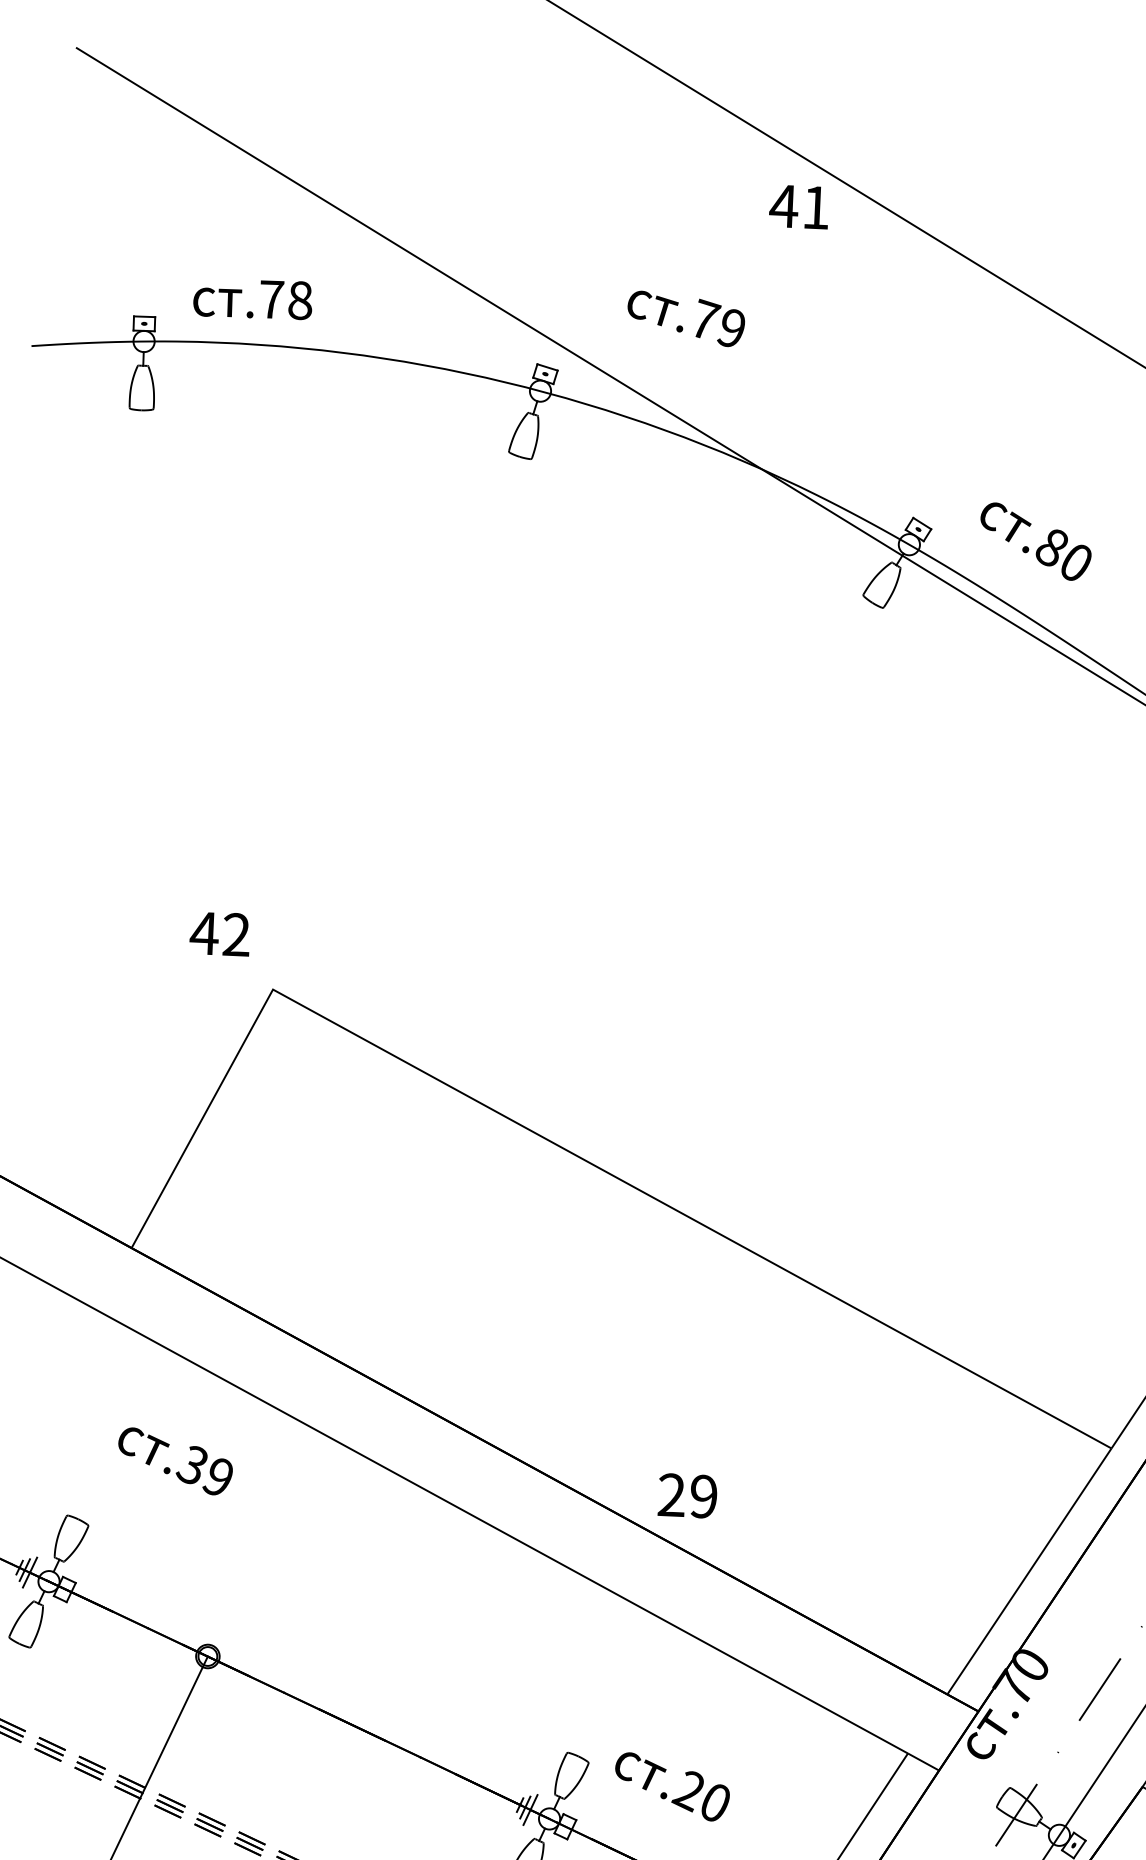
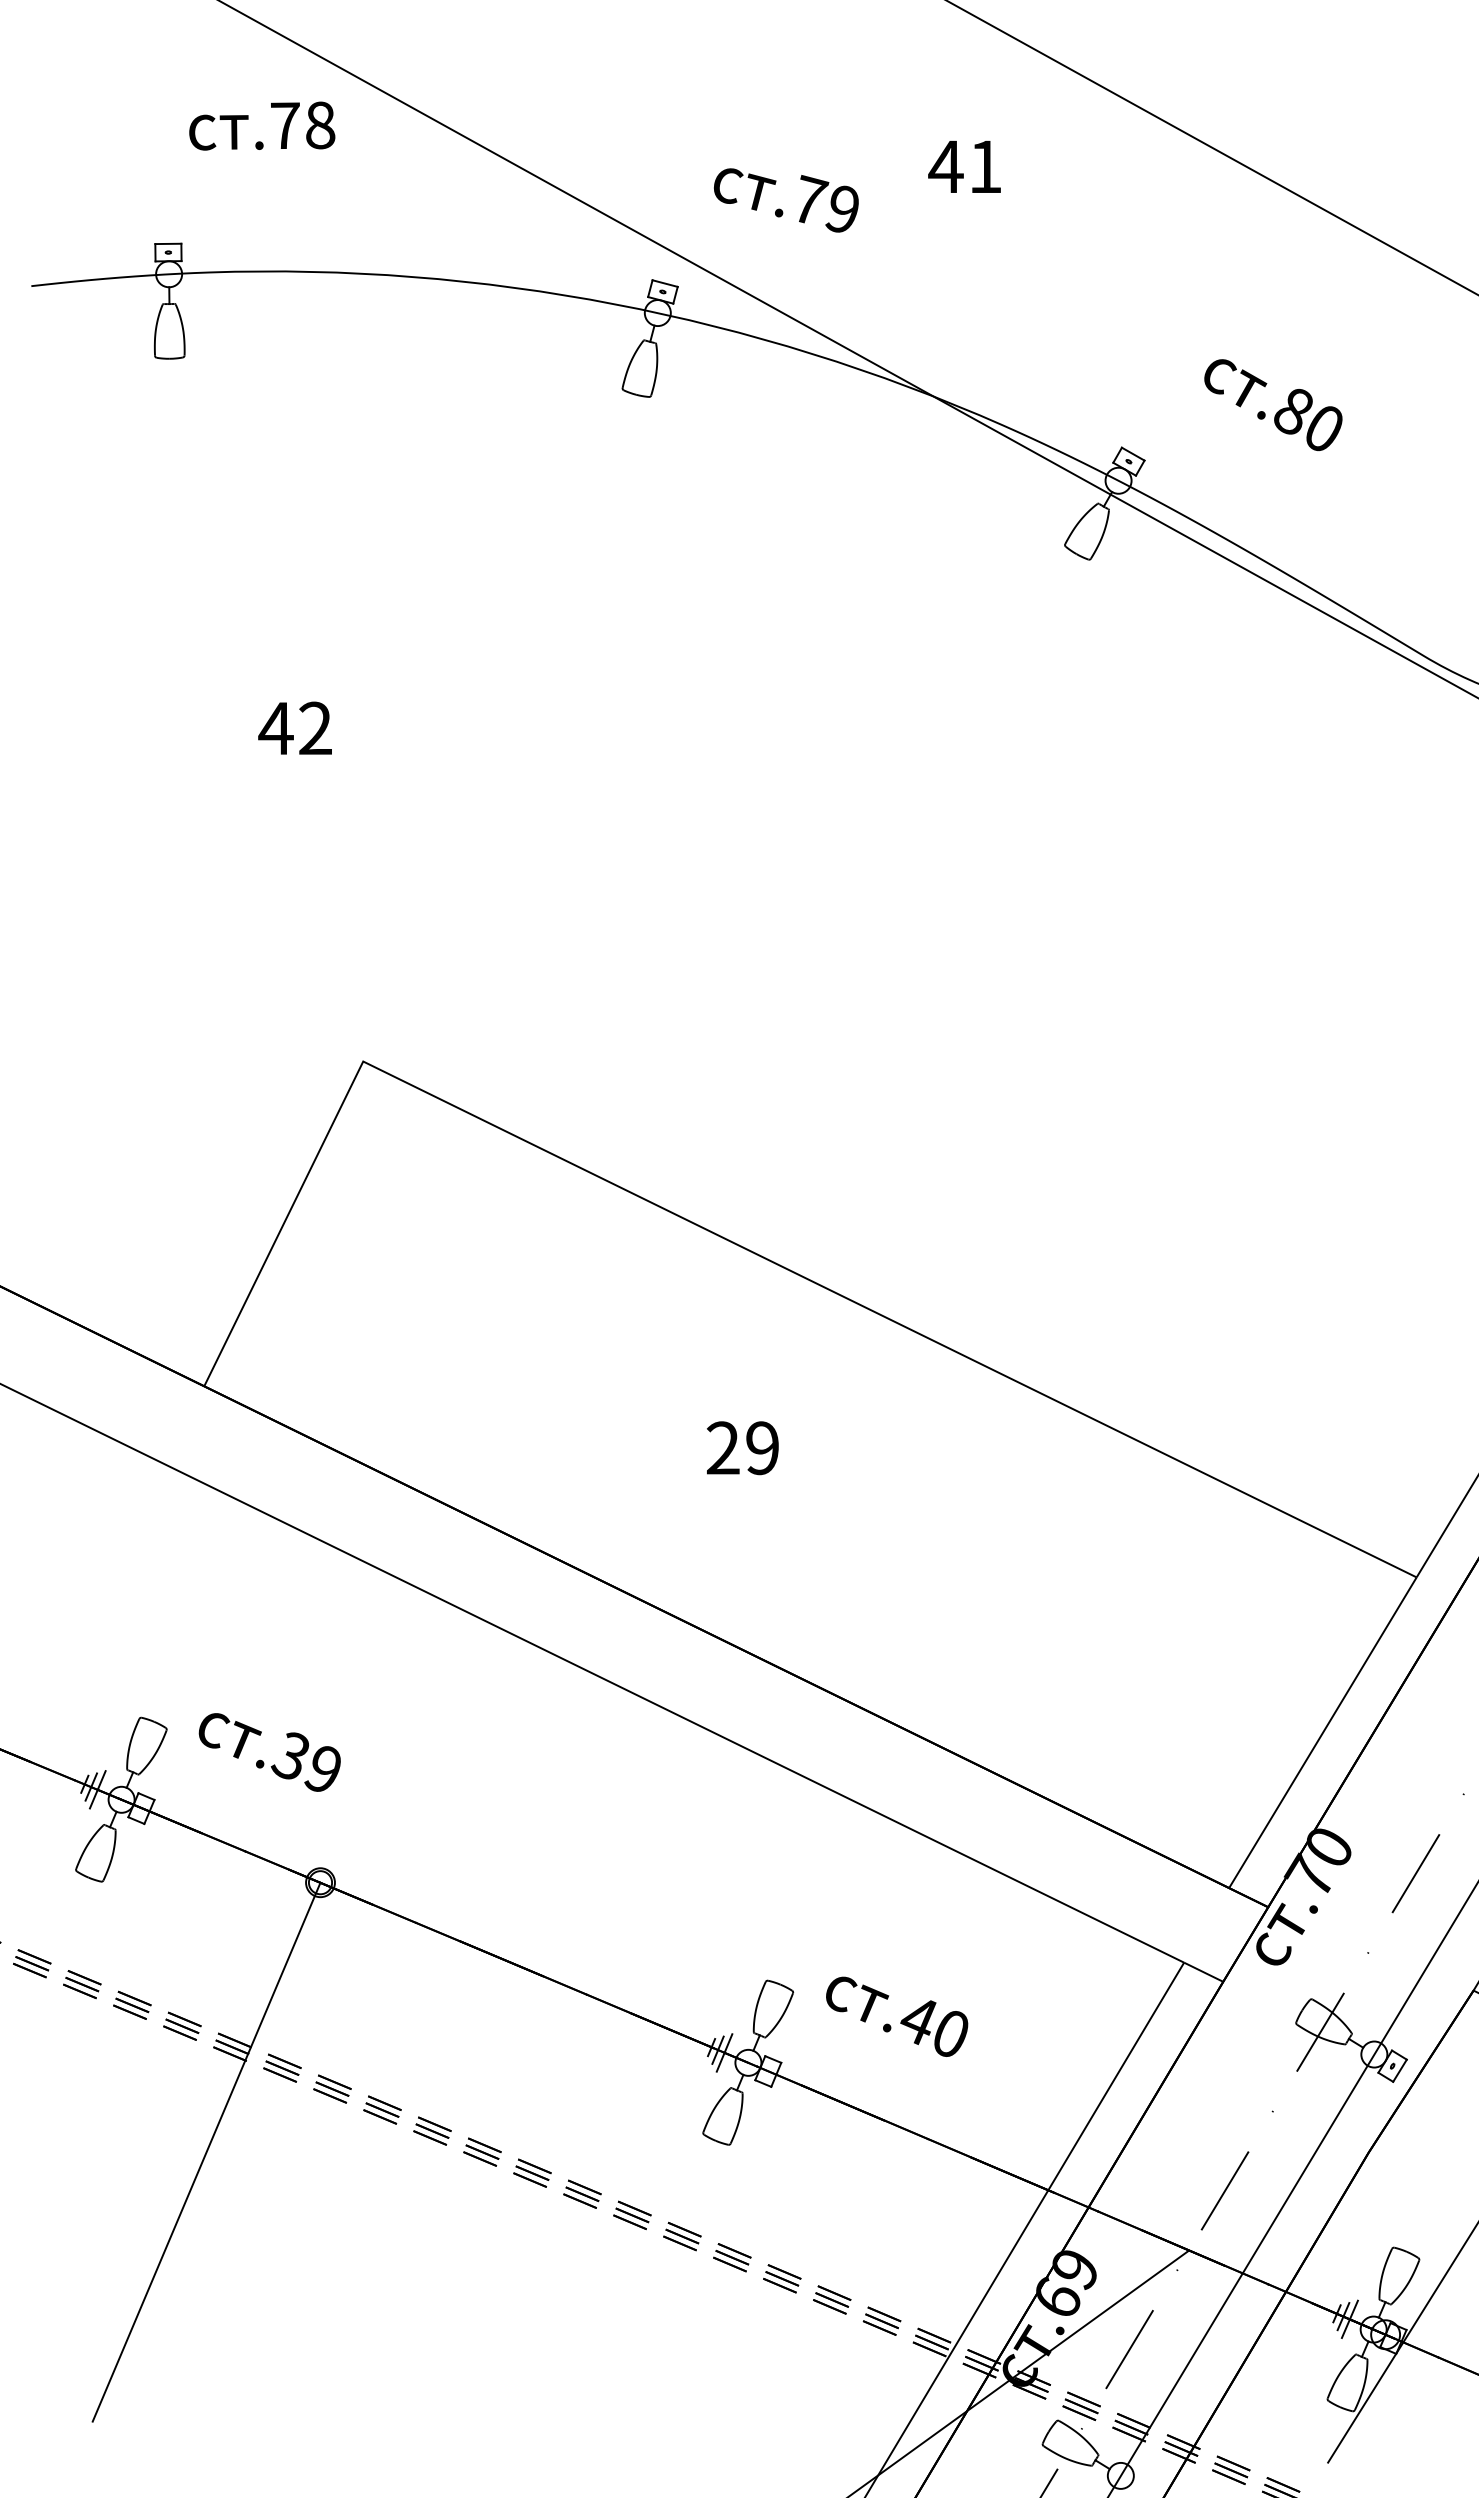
text: (799, 206) -> (964, 166), moved
text: (253, 298) -> (262, 125), moved
text: (686, 319) -> (786, 200), moved
text: (1035, 541) -> (1273, 404), moved
text: (219, 933) -> (294, 727), moved
text: (175, 1461) -> (269, 1752), moved
text: (687, 1496) -> (742, 1448), moved
text: (687, 1791) -> (916, 2021), .20 -> .40

